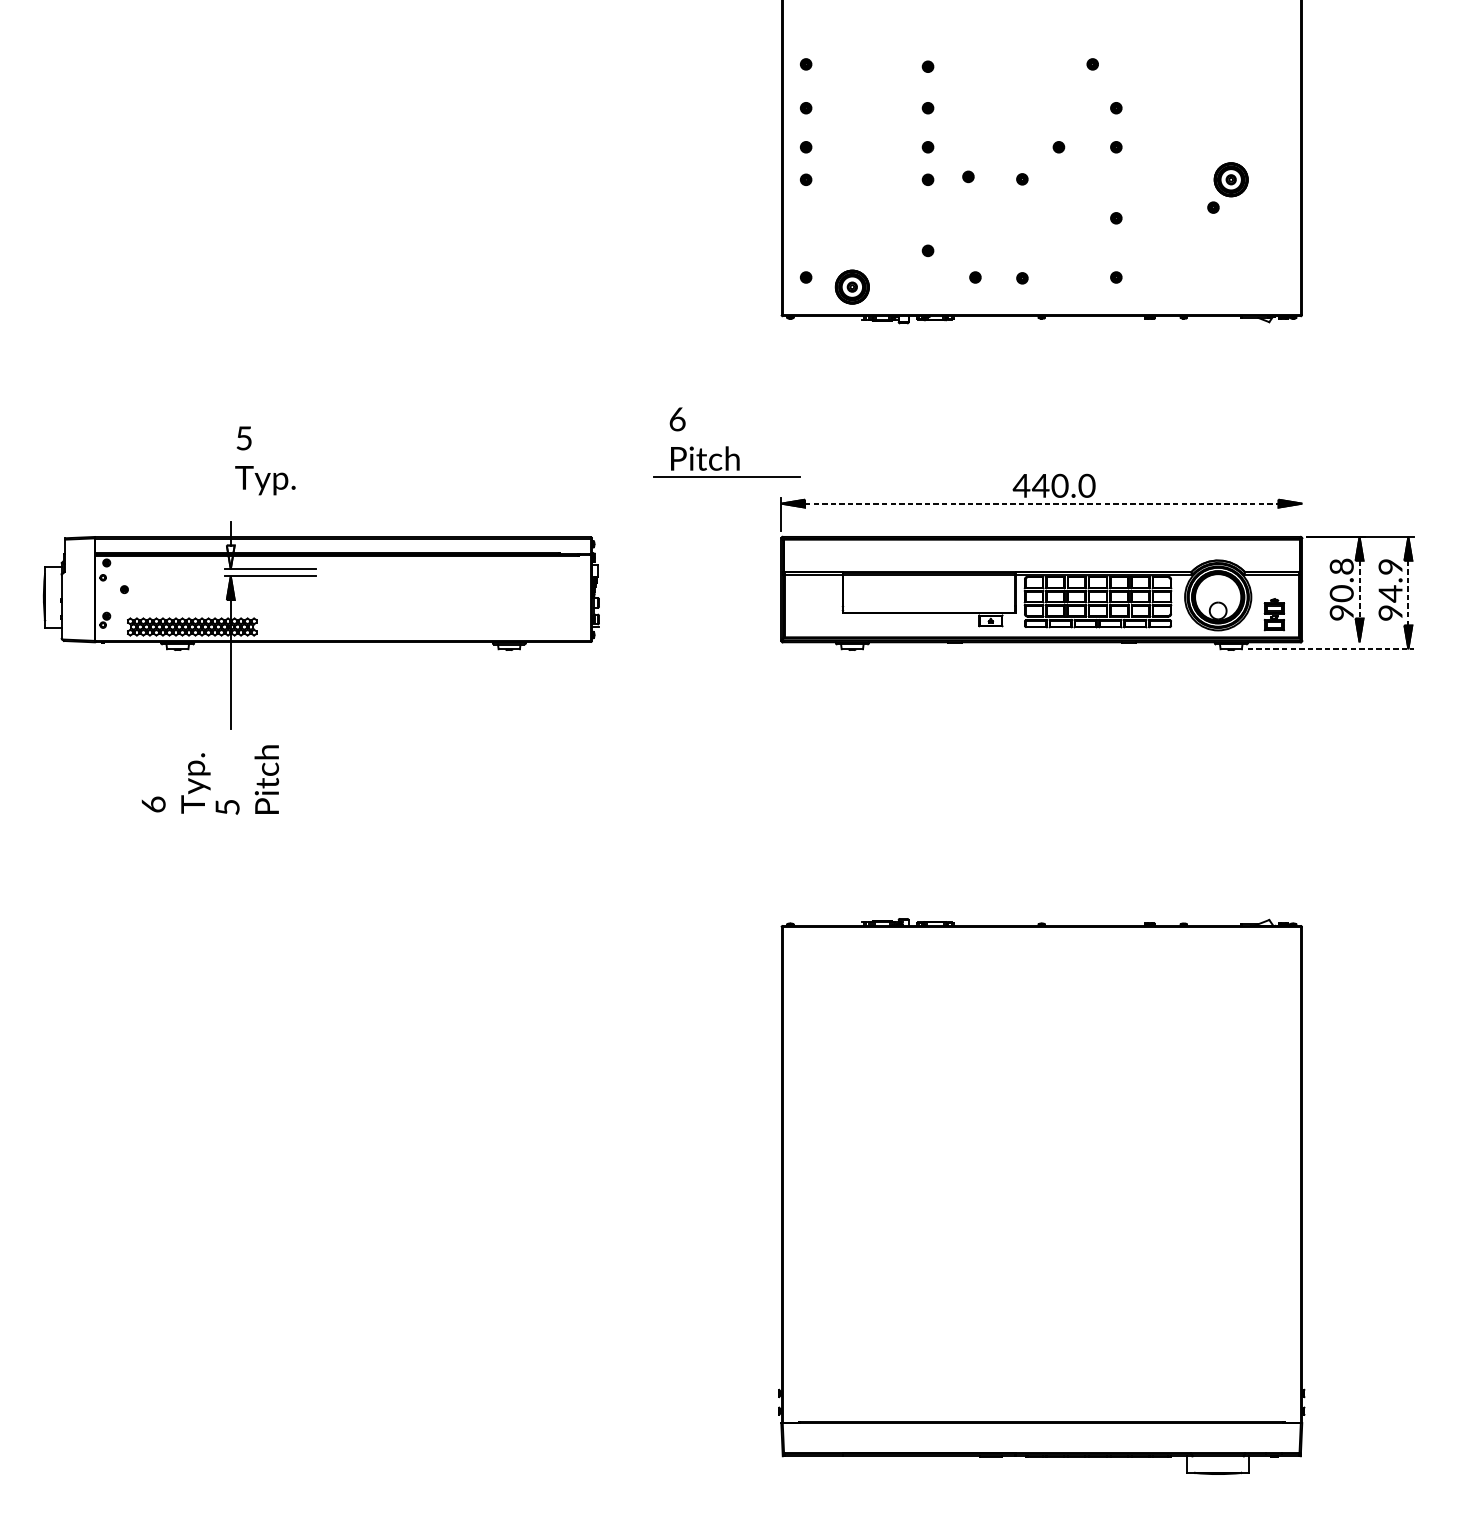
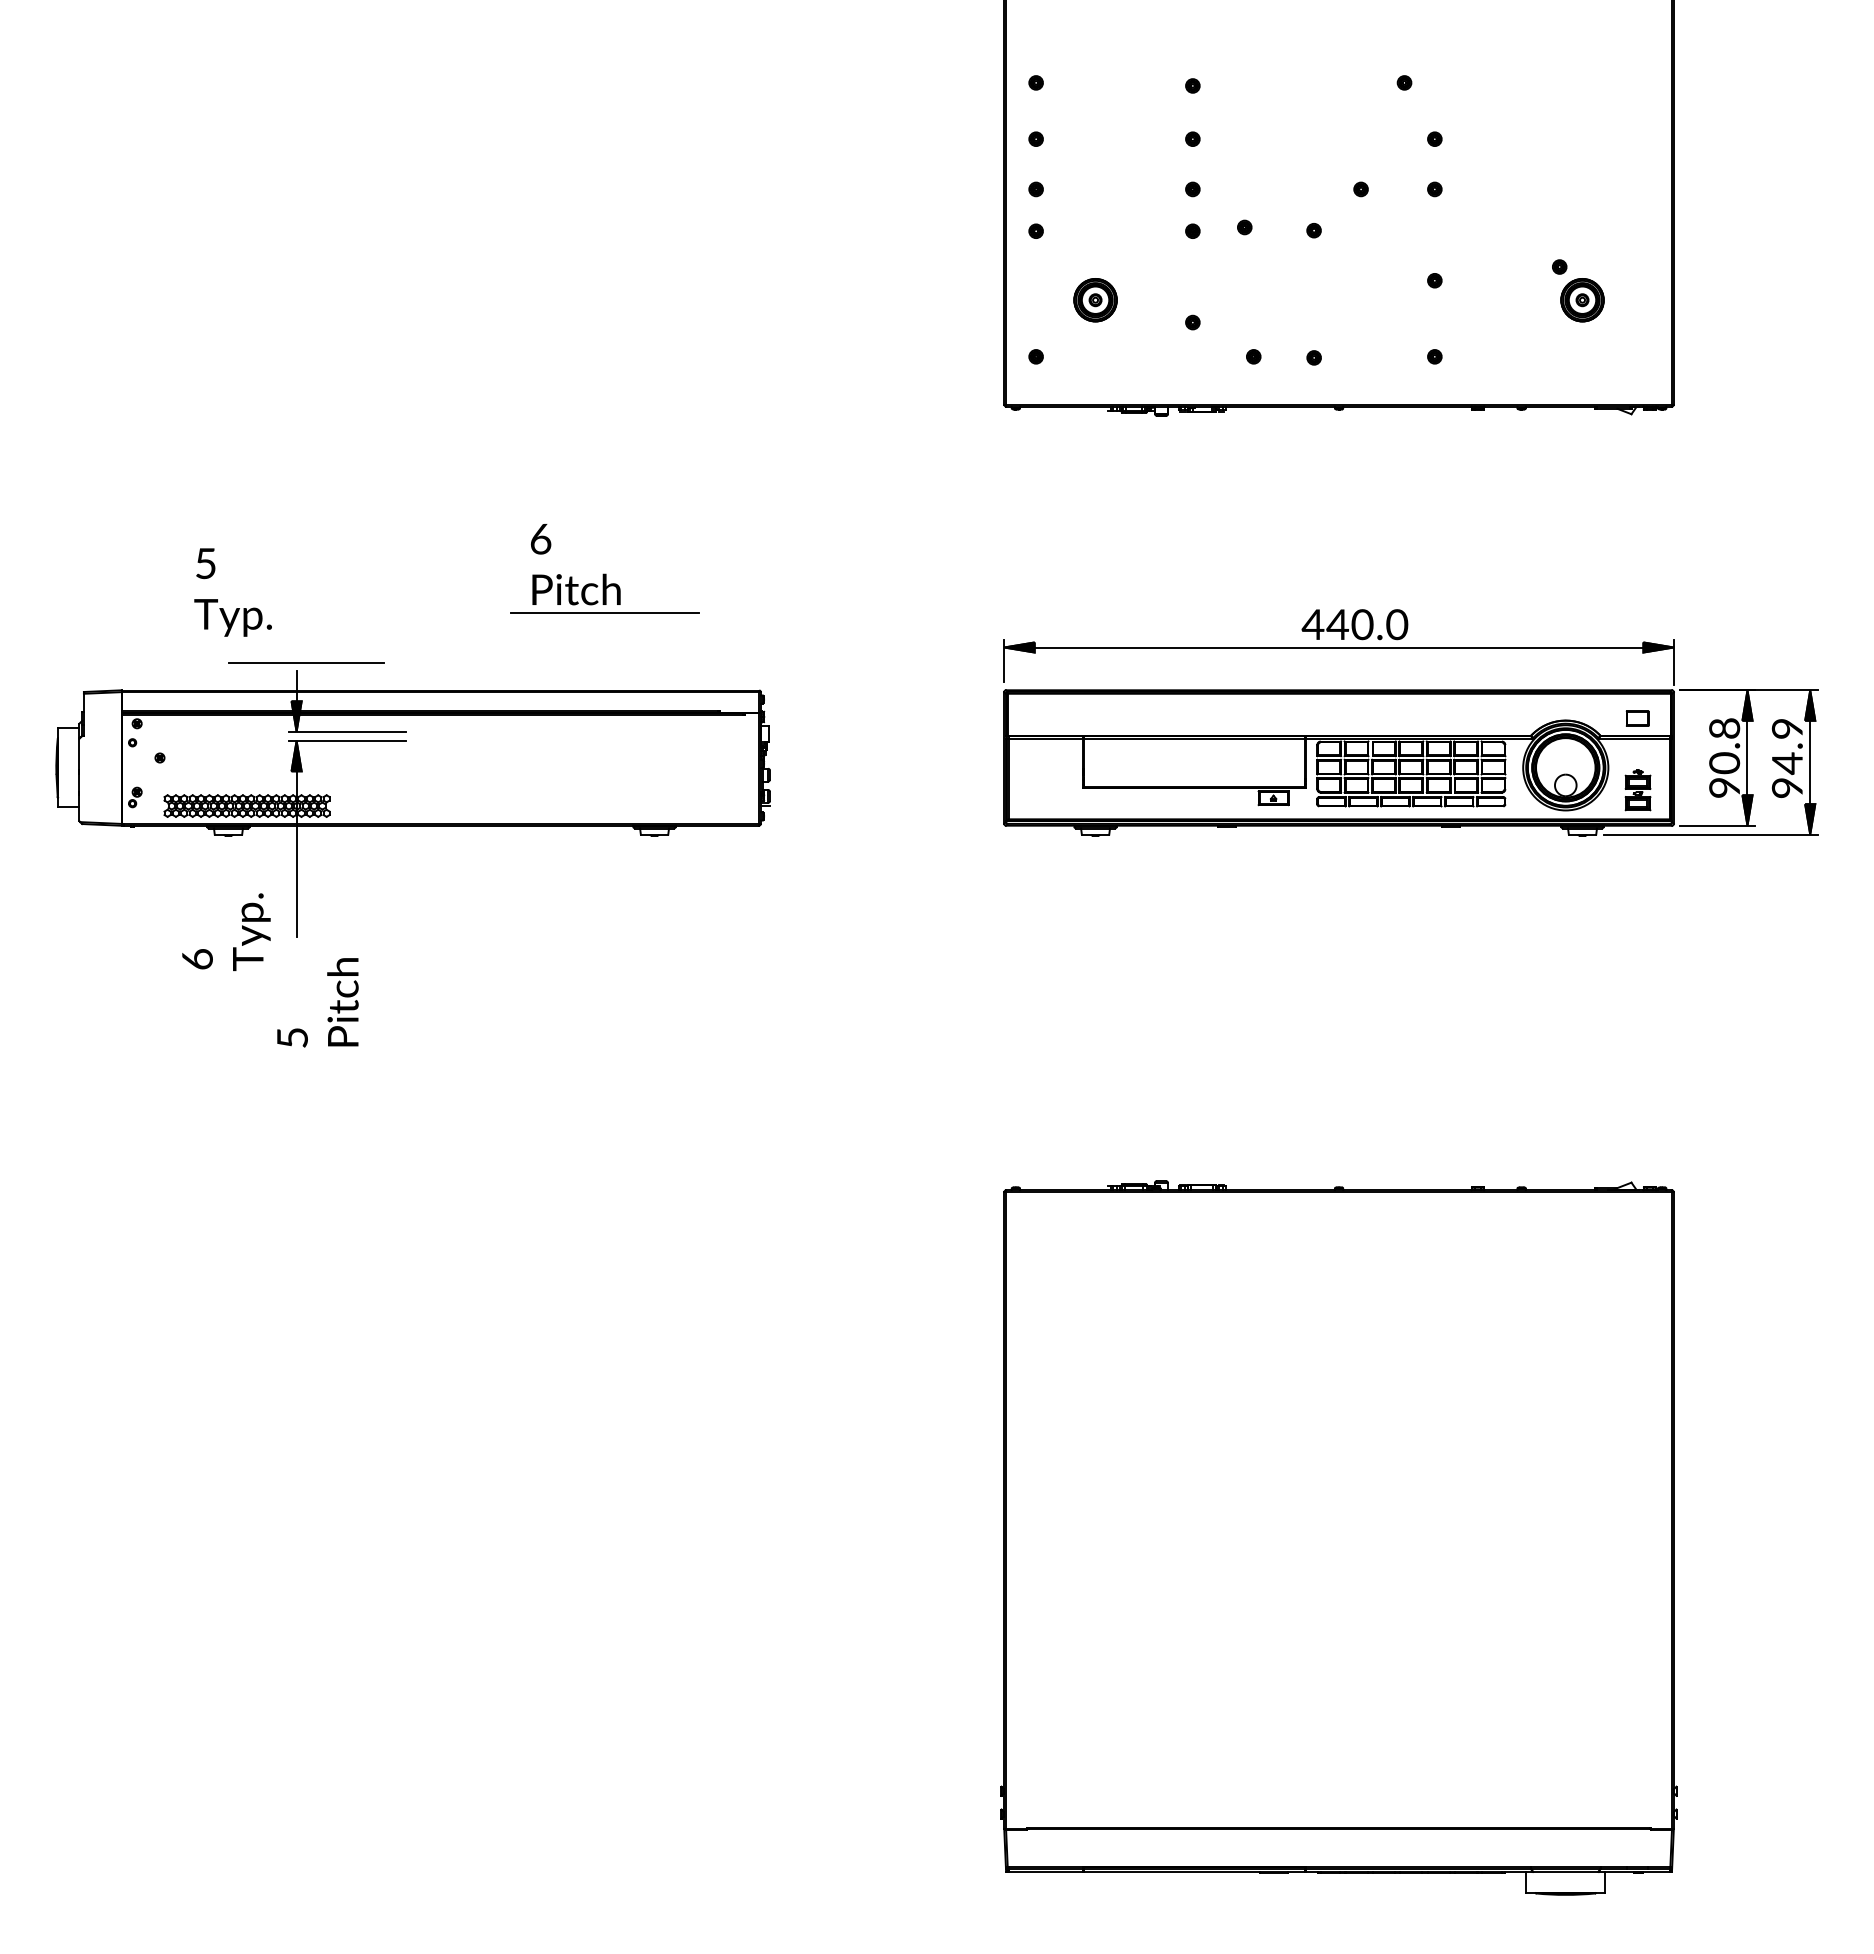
part: (1231, 180) -> (1582, 300), moved
part: (852, 287) -> (1095, 300), moved
part: (727, 442) -> (604, 568), moved
text: (264, 460) -> (232, 592), moved
line: (1042, 503) -> (1339, 647), dashed -> solid
line: (1301, 514) -> (1673, 661), added
line: (237, 515) -> (305, 662), added
fill: (230, 557) -> (296, 716), added
part: (1273, 558) -> (1637, 718), added
line: (1359, 590) -> (1747, 758), dashed -> solid
line: (1408, 593) -> (1810, 762), dashed -> solid
line: (1336, 642) -> (1717, 825), added
line: (1330, 649) -> (1710, 834), dashed -> solid
text: (176, 783) -> (226, 932), moved

